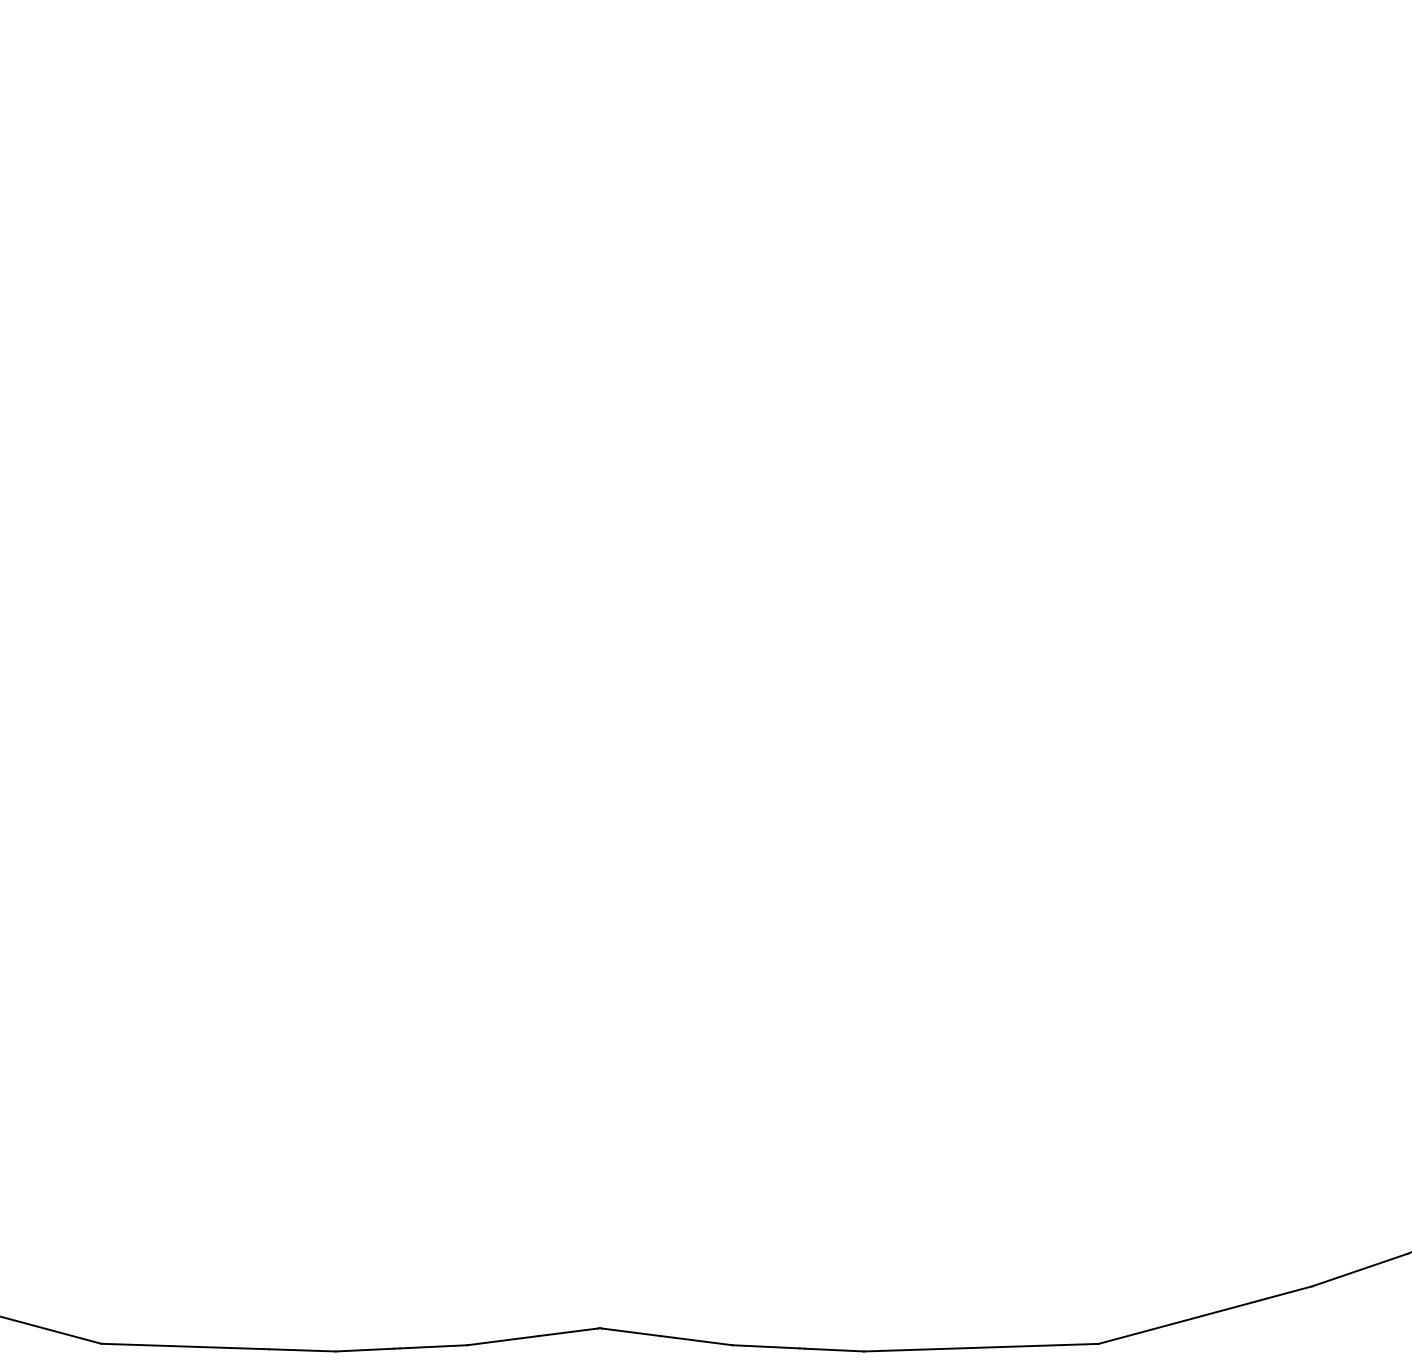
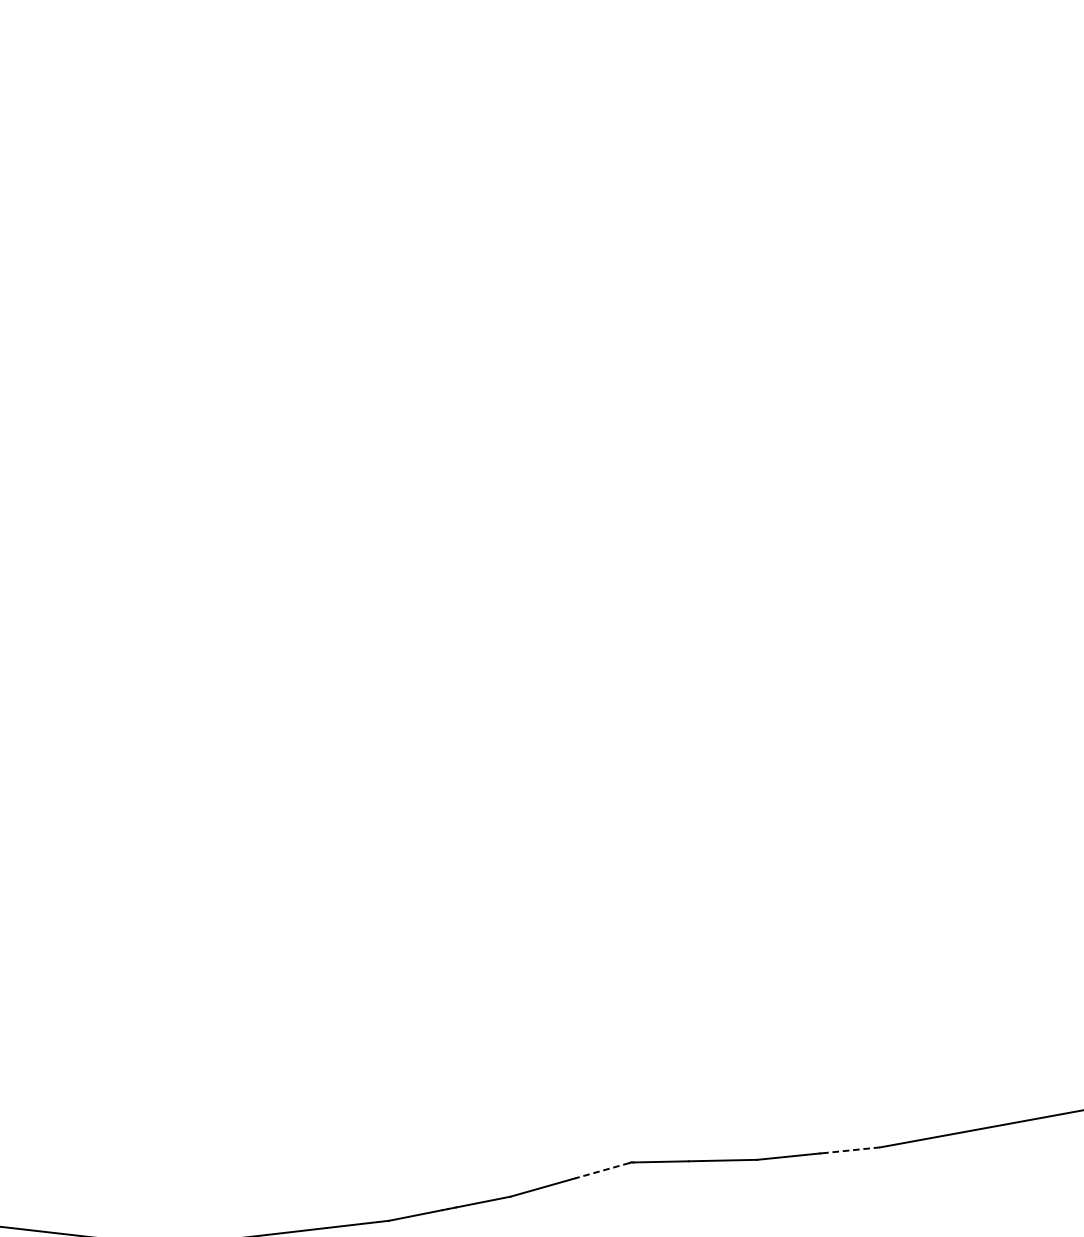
line: (567, 1332) -> (601, 1170), solid -> dashed
line: (834, 1350) -> (852, 1150), solid -> dashed

